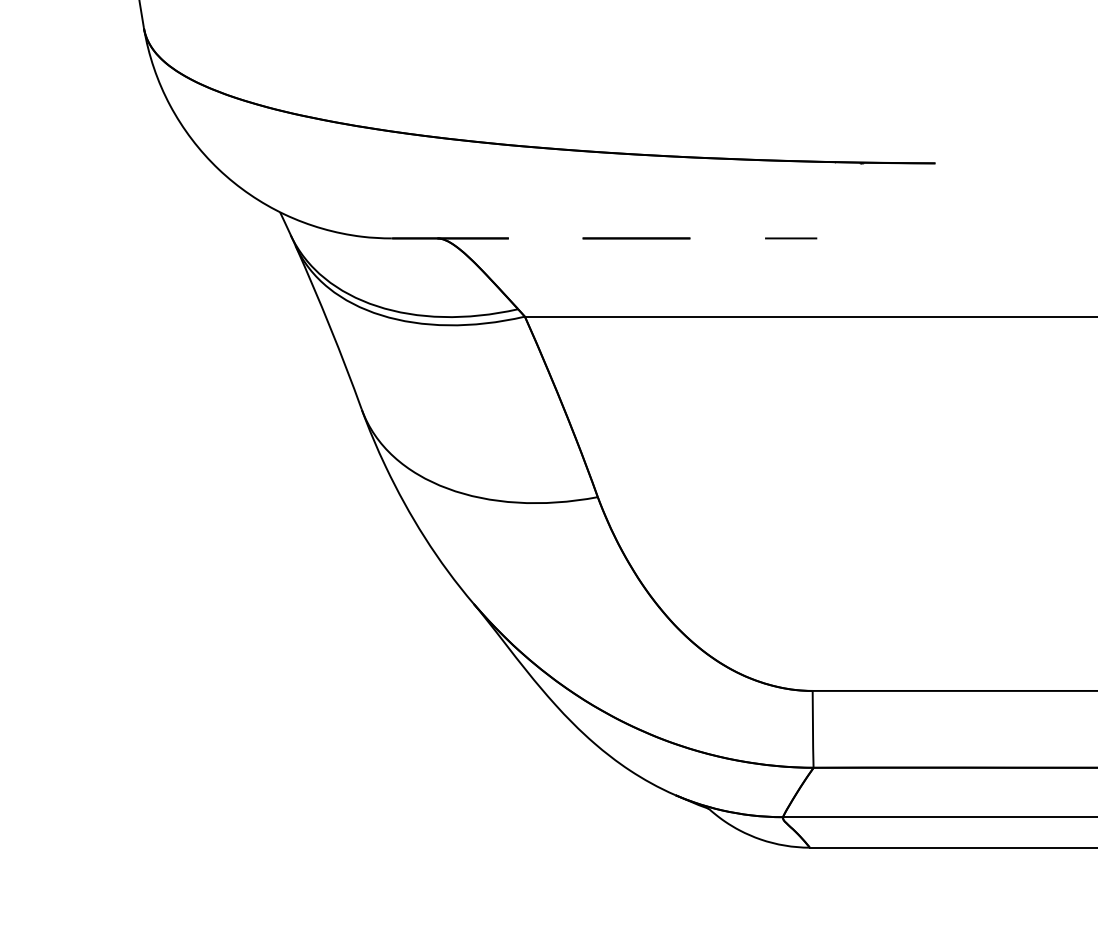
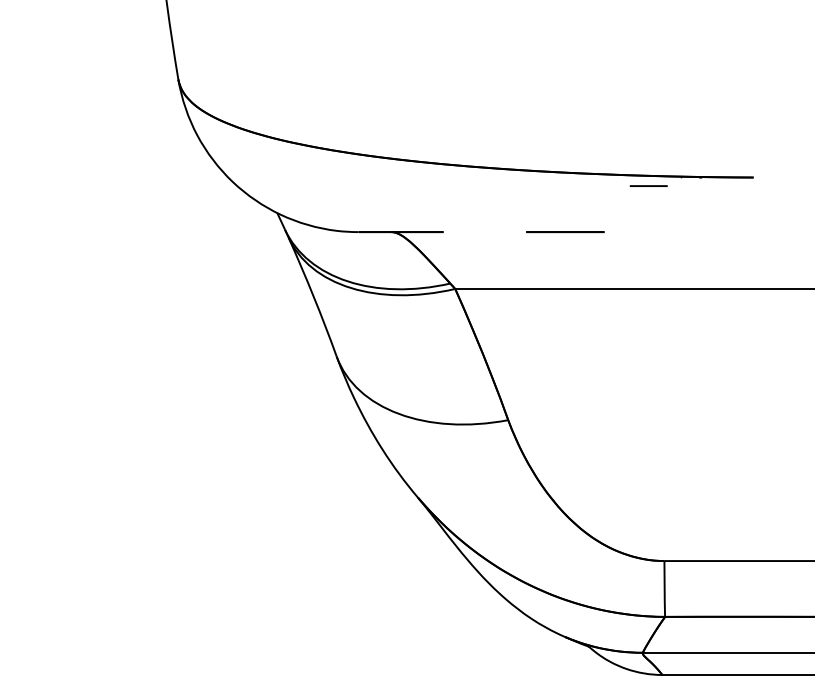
line: (790, 237) -> (648, 185), moved
line: (636, 238) -> (565, 232), moved

